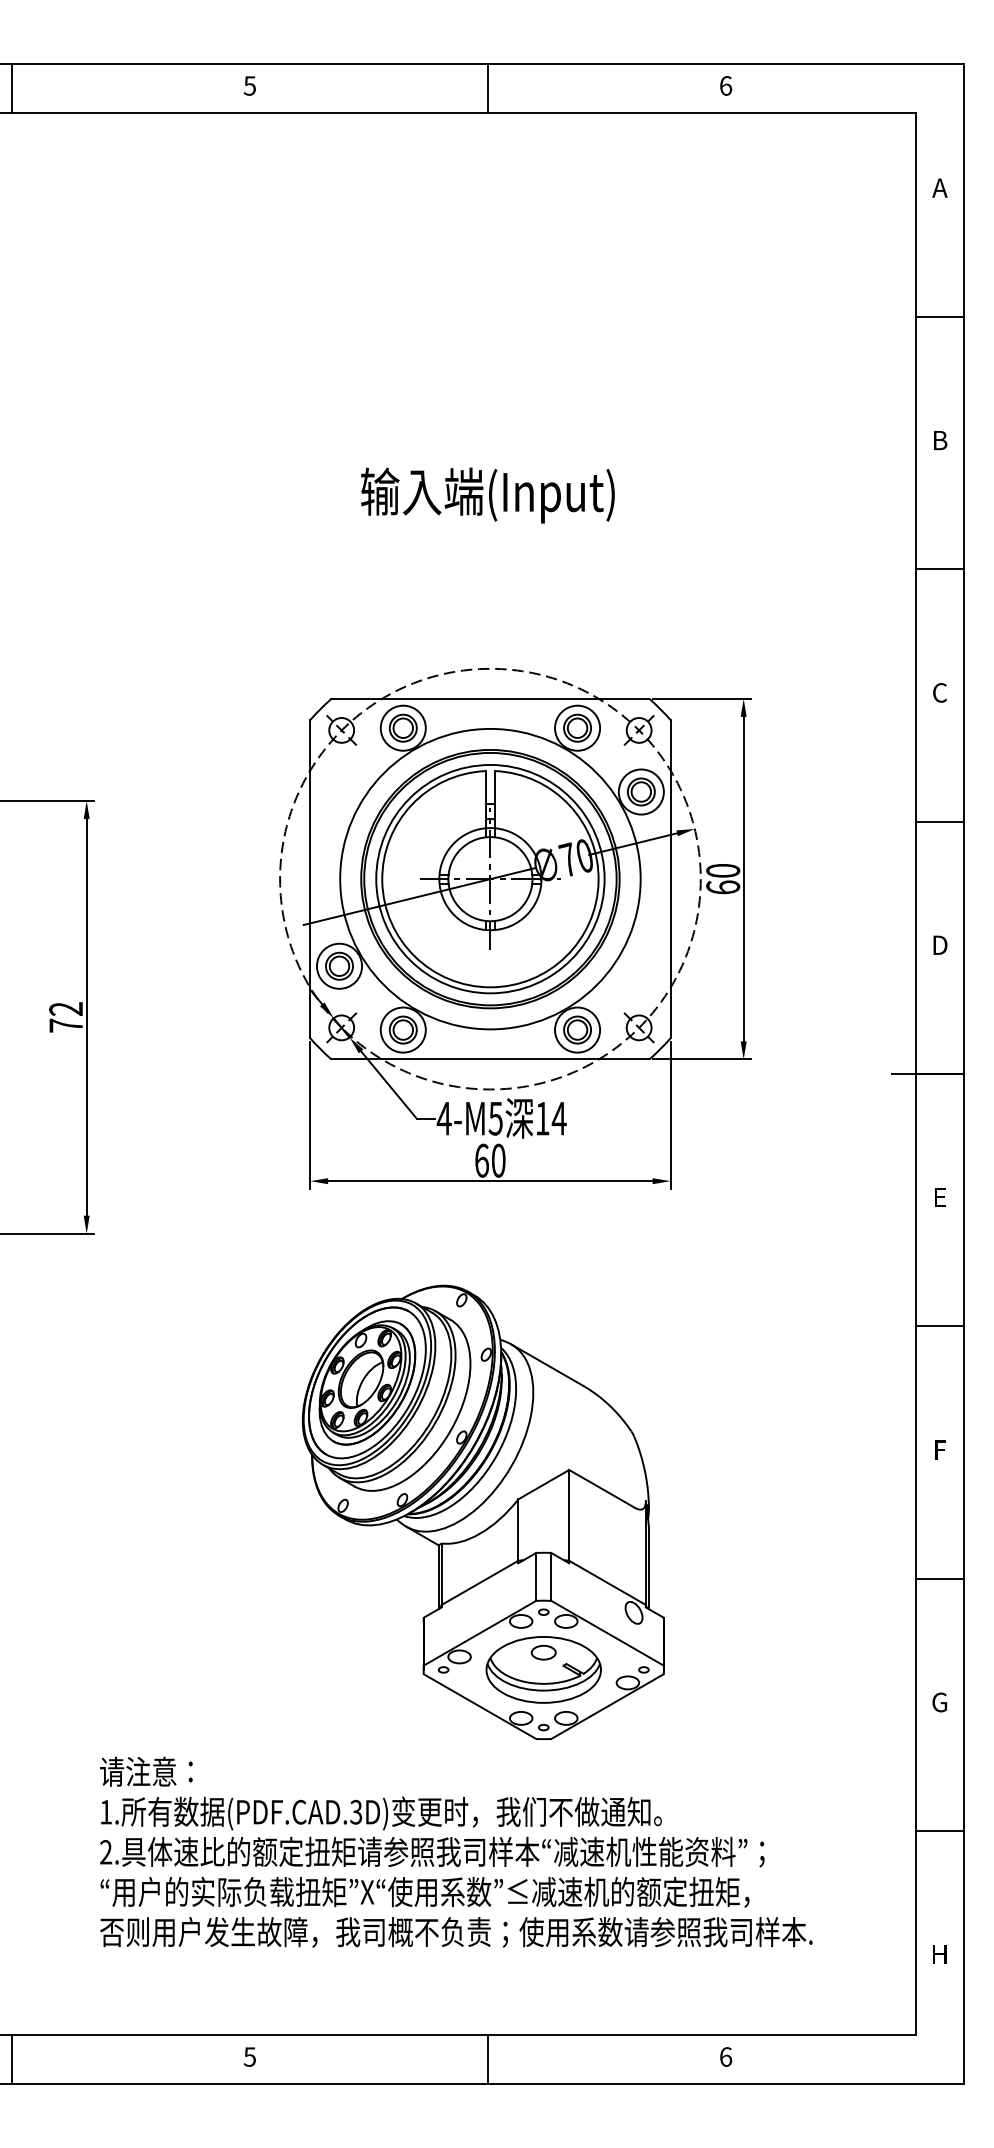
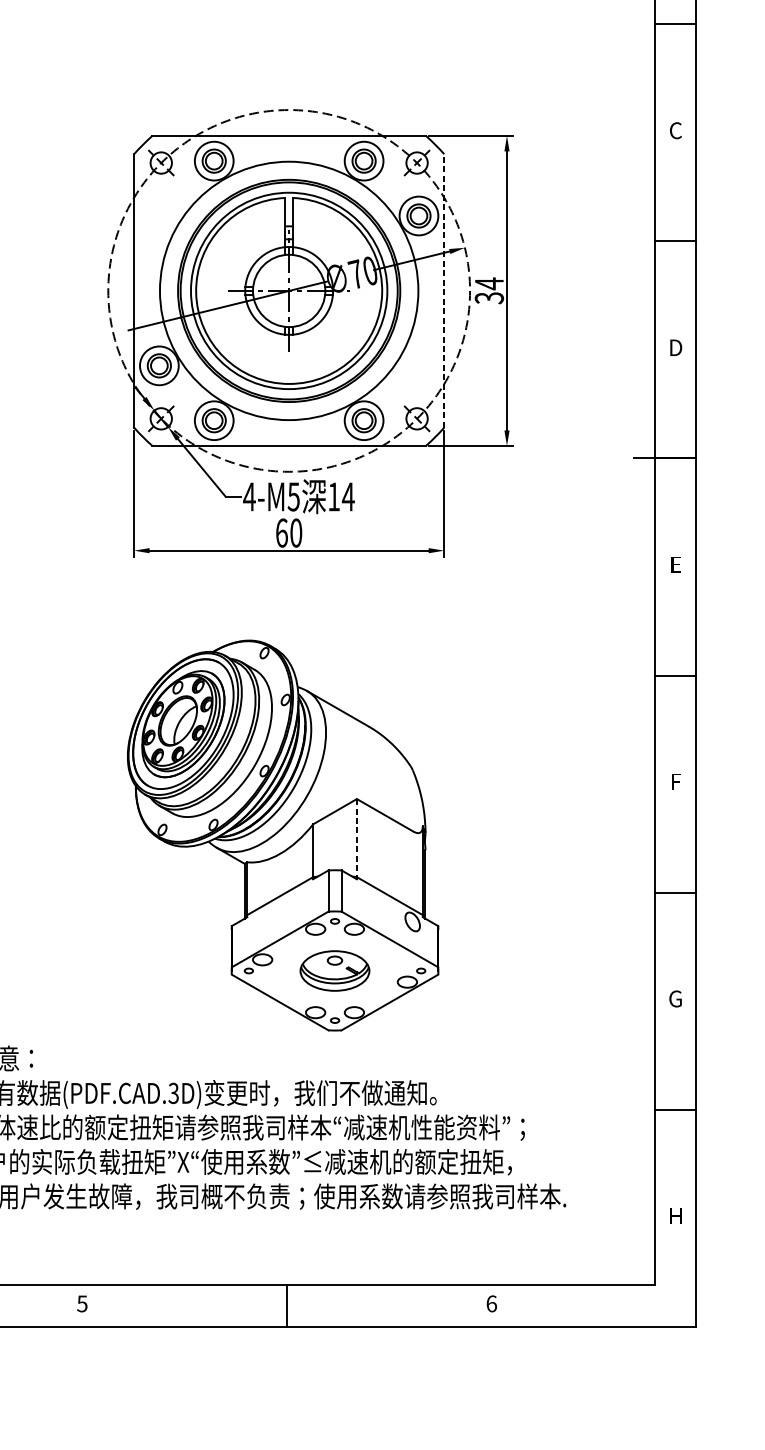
text: (723, 878) -> (489, 290), 60 -> 34
line: (670, 879) -> (444, 291), solid -> dashed
line: (569, 1515) -> (357, 838), solid -> dashed
part: (543, 1669) -> (334, 970), size x0.7

